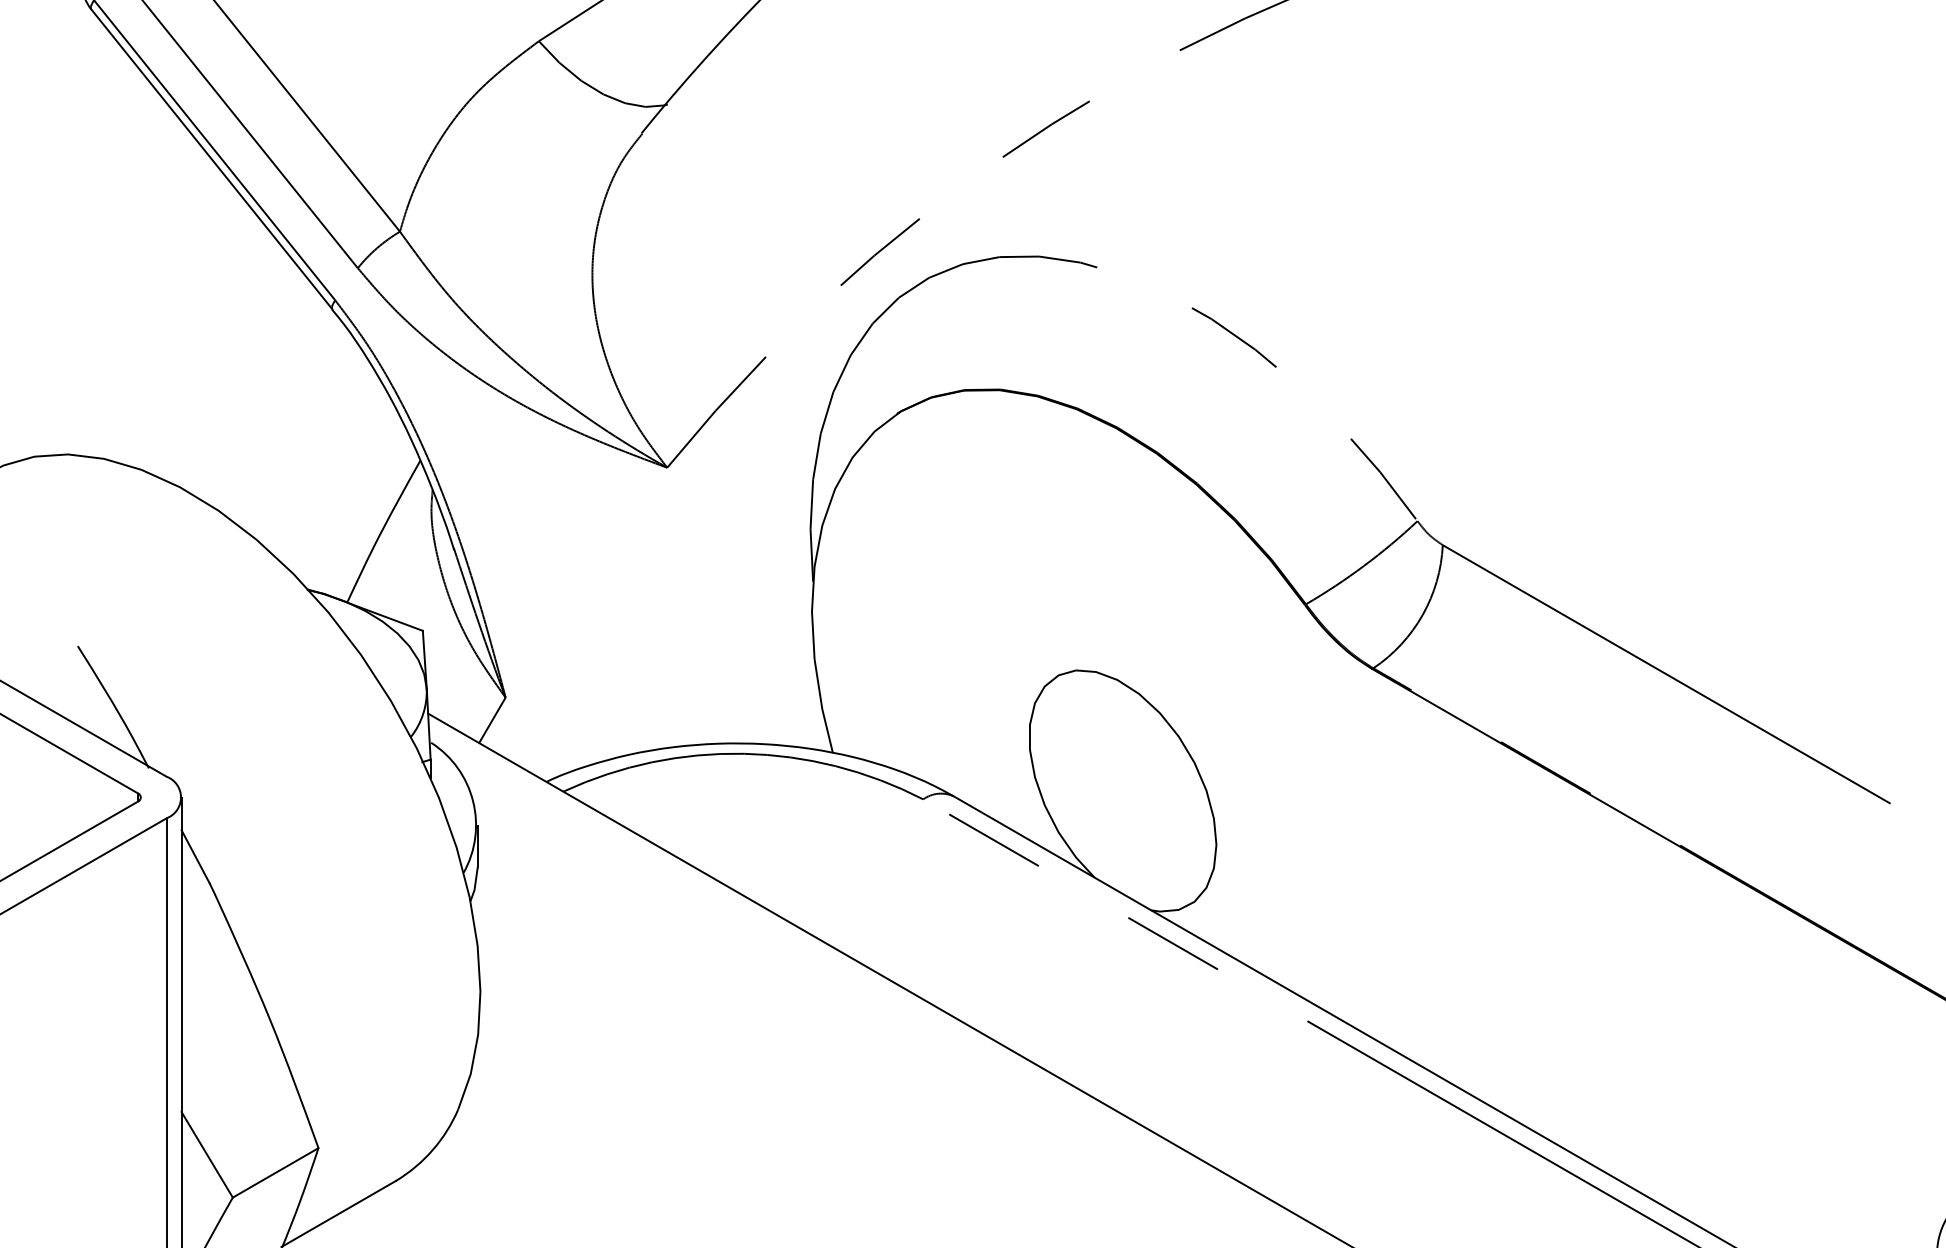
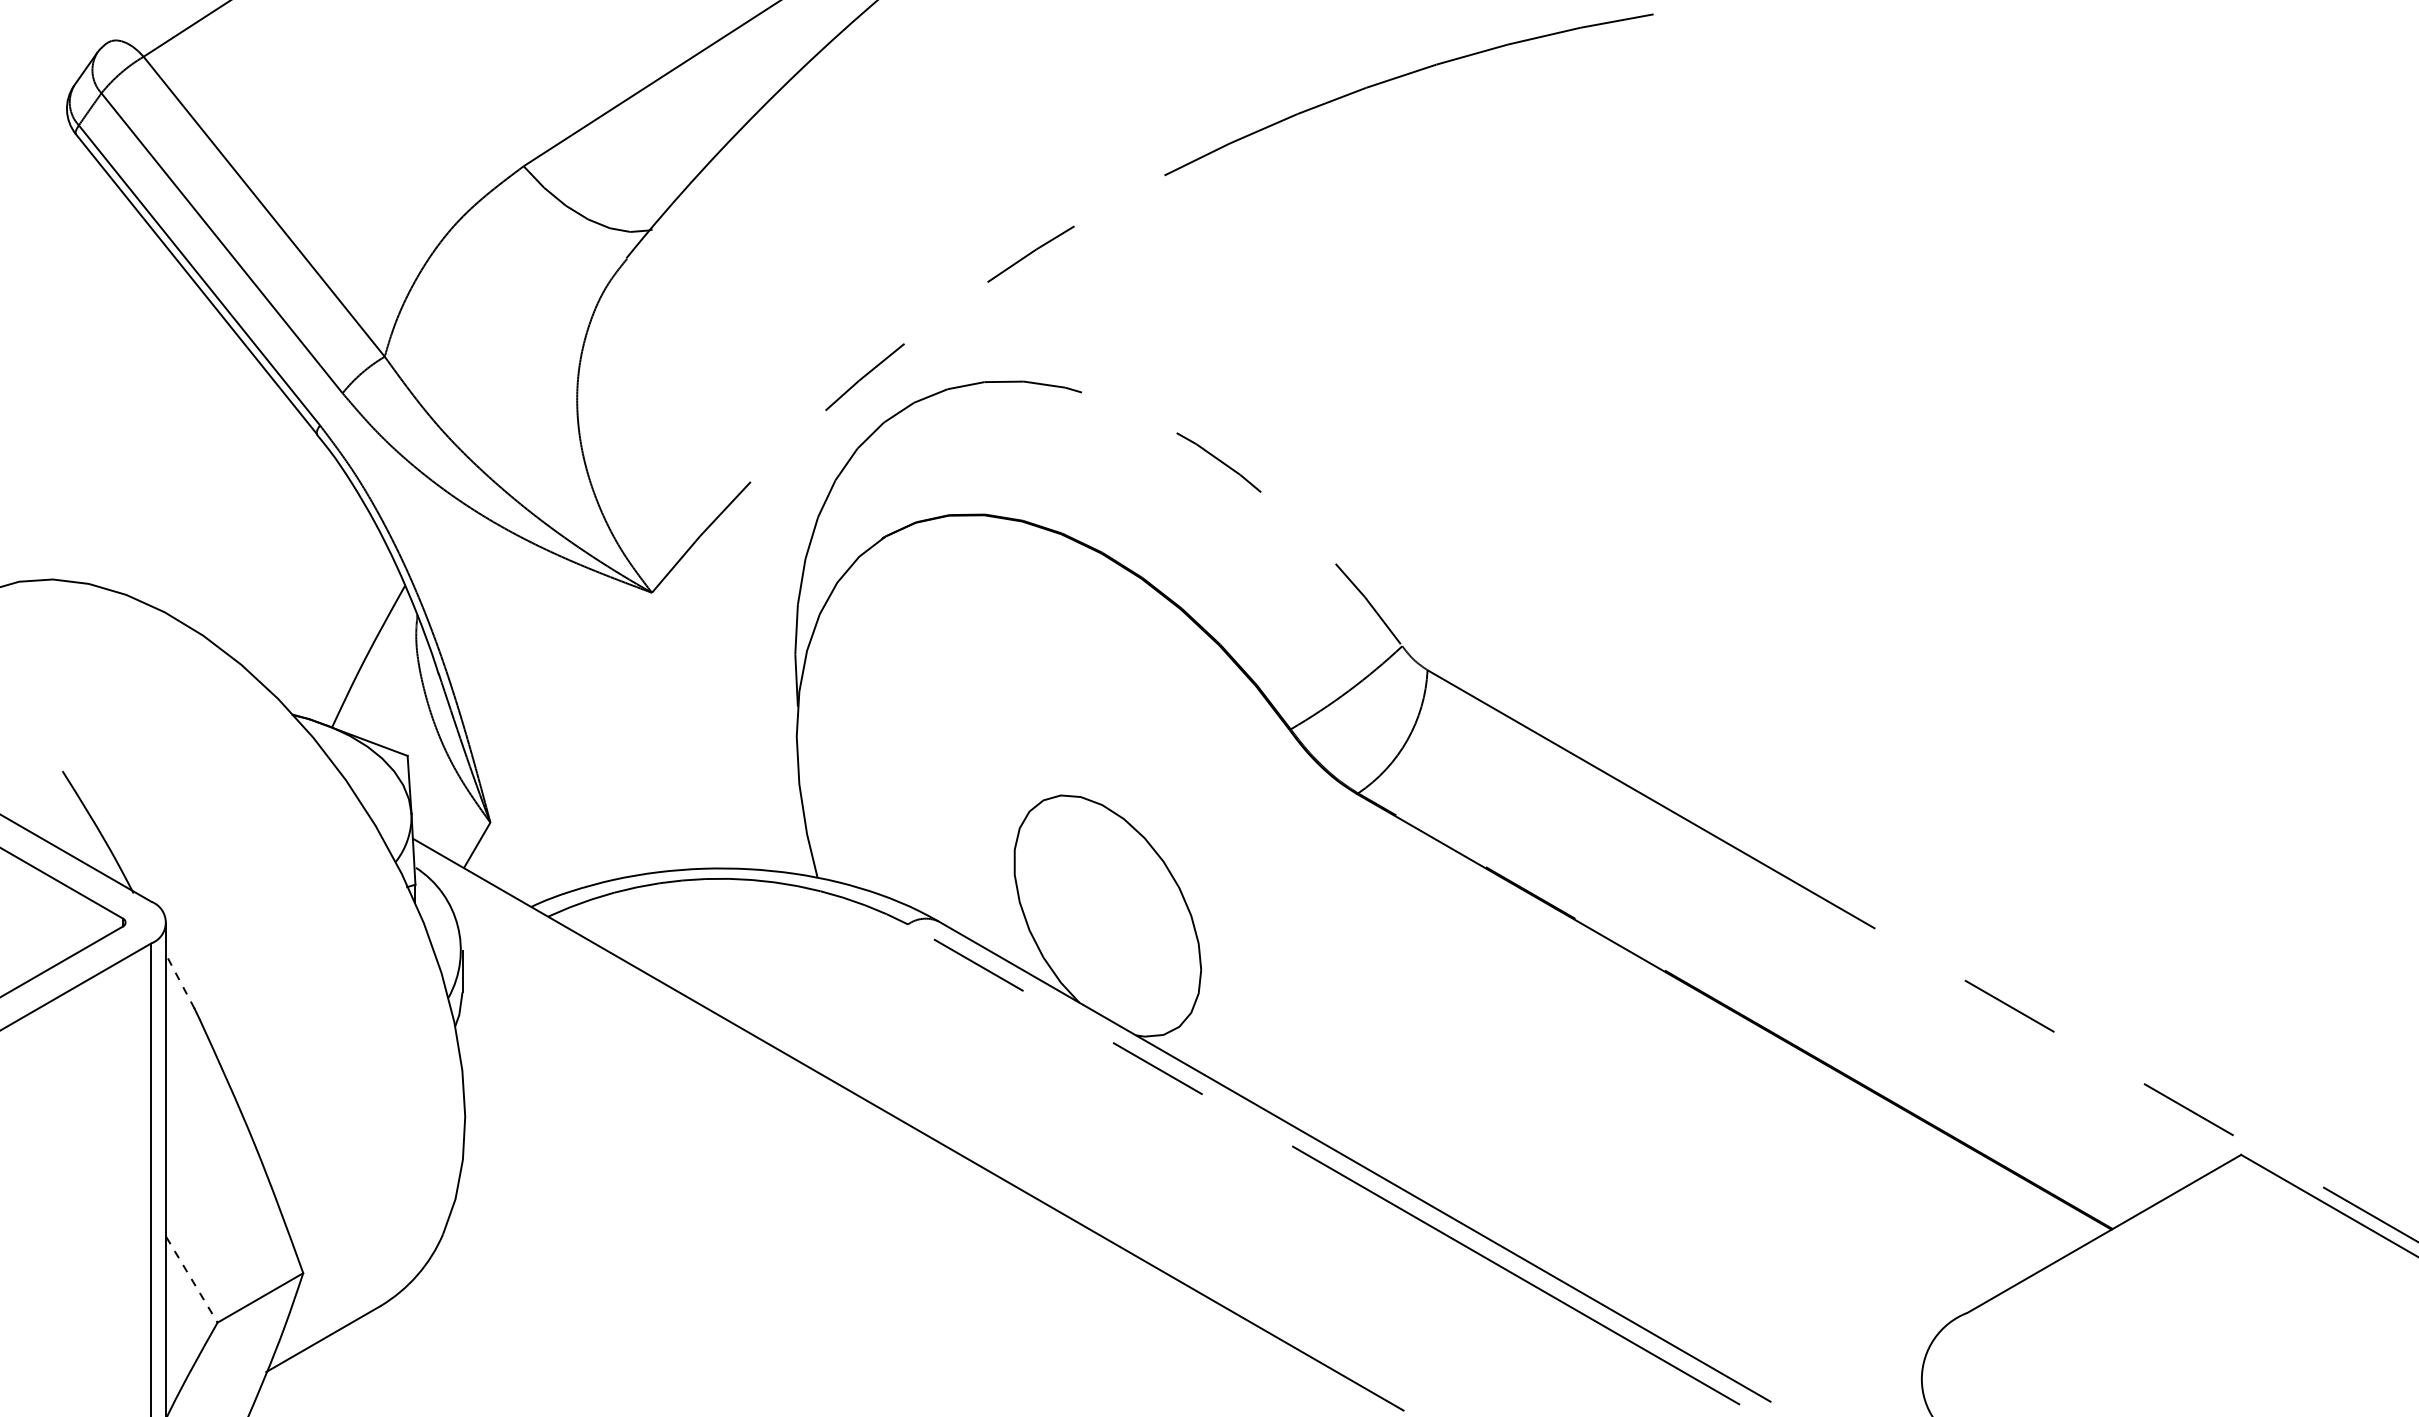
line: (195, 856) -> (180, 981), solid -> dashed
line: (207, 1154) -> (192, 1279), solid -> dashed

